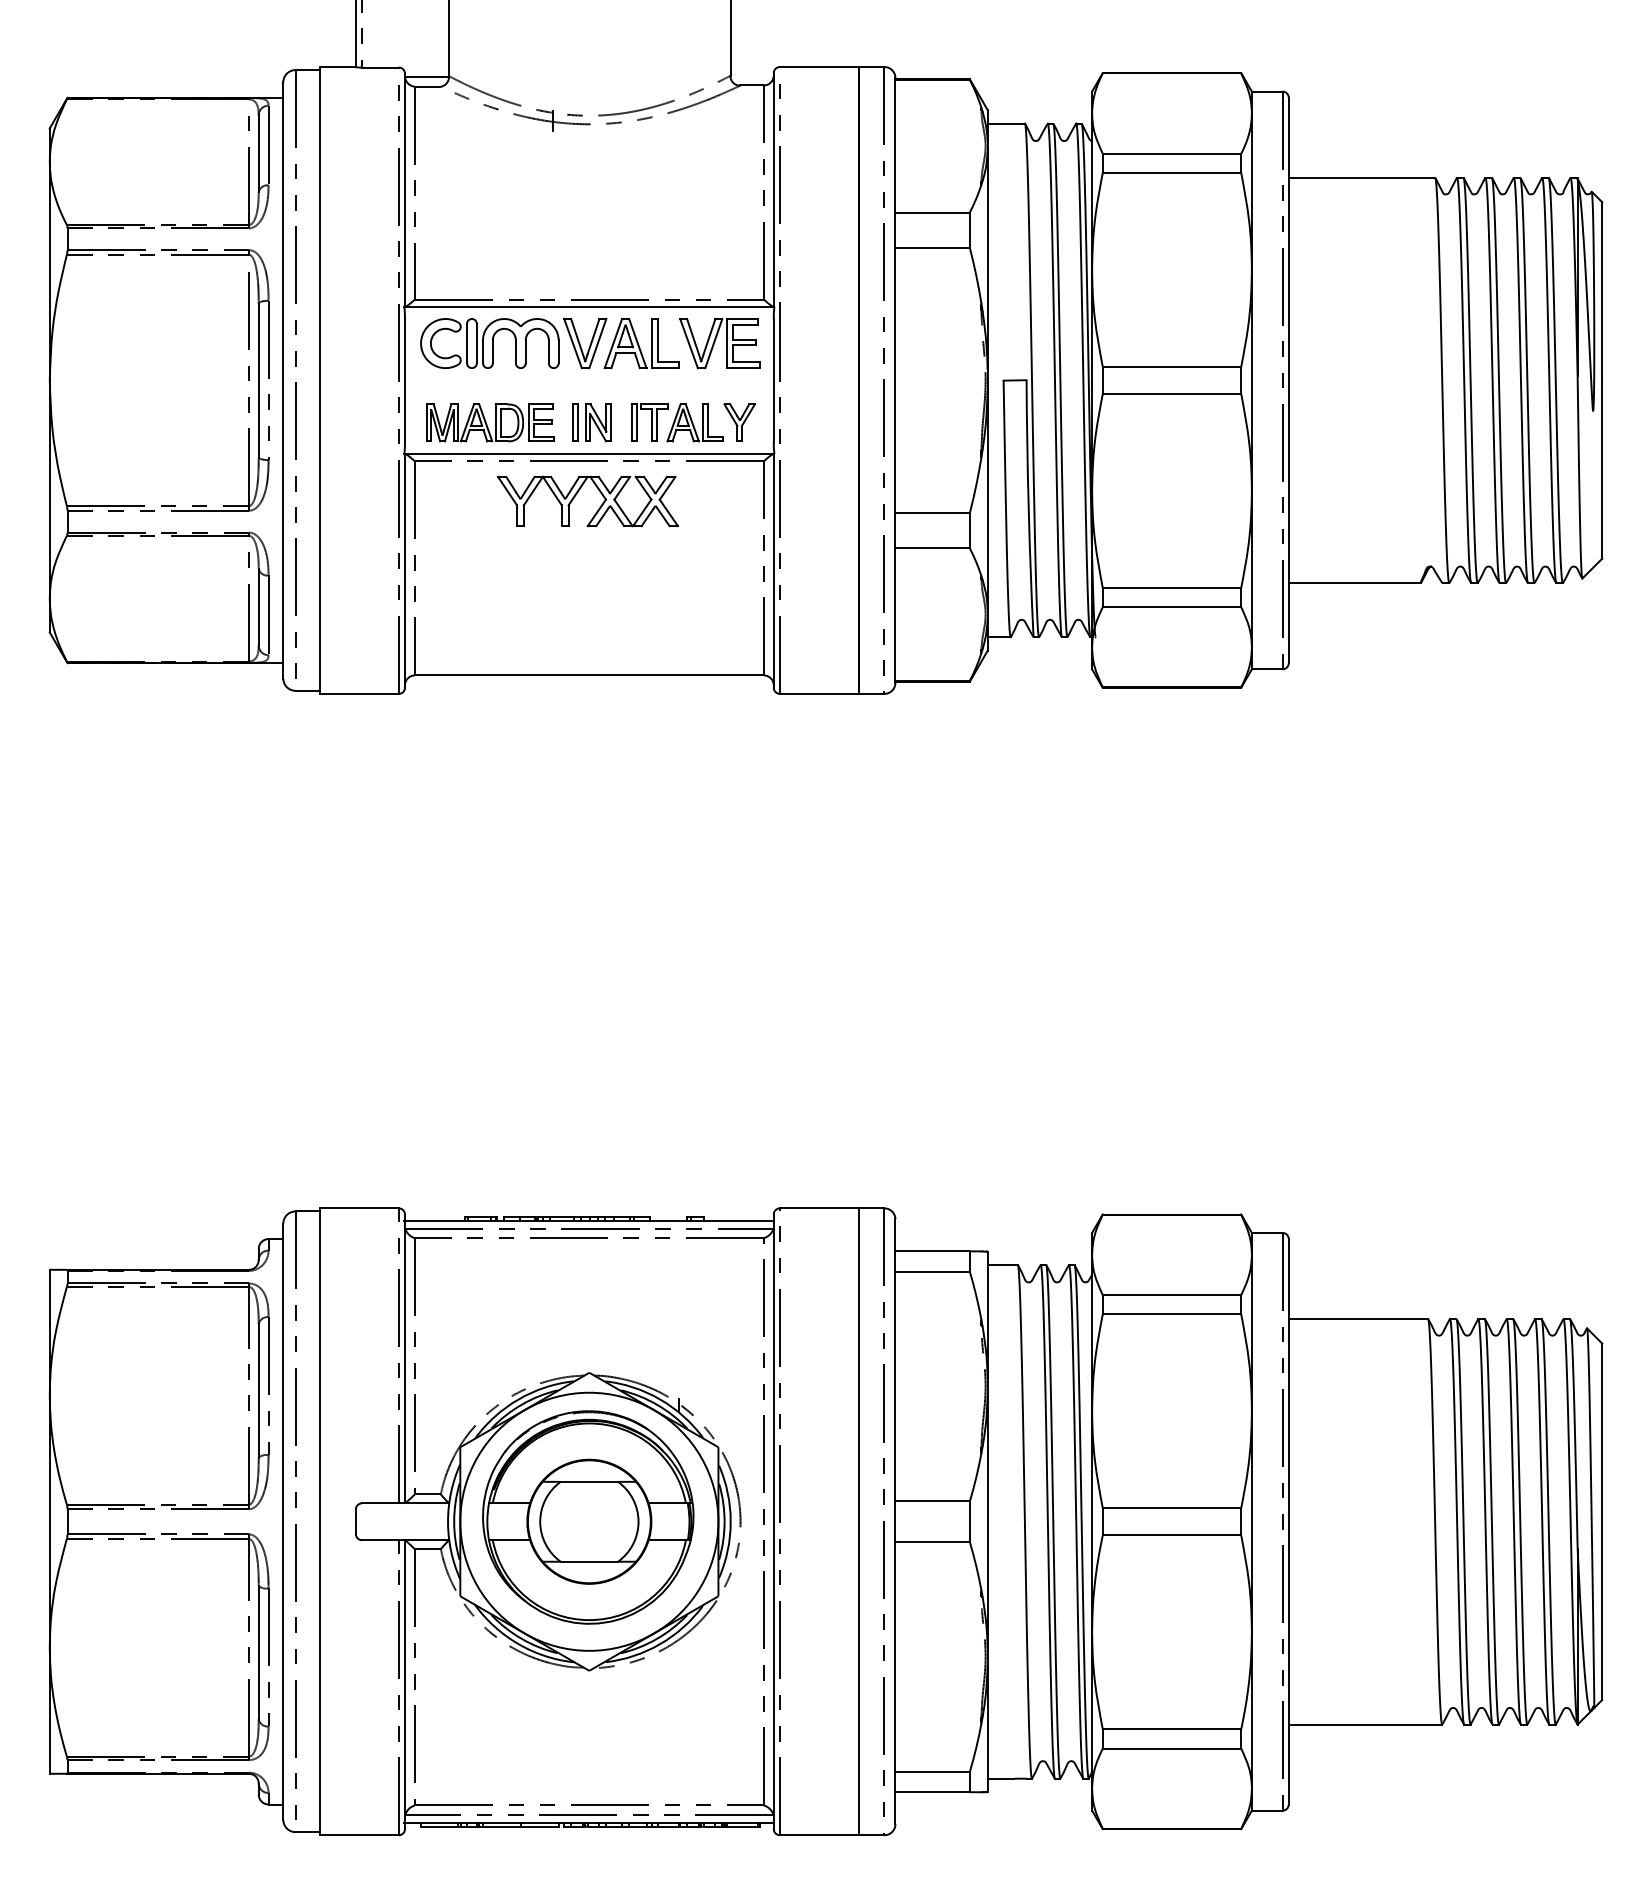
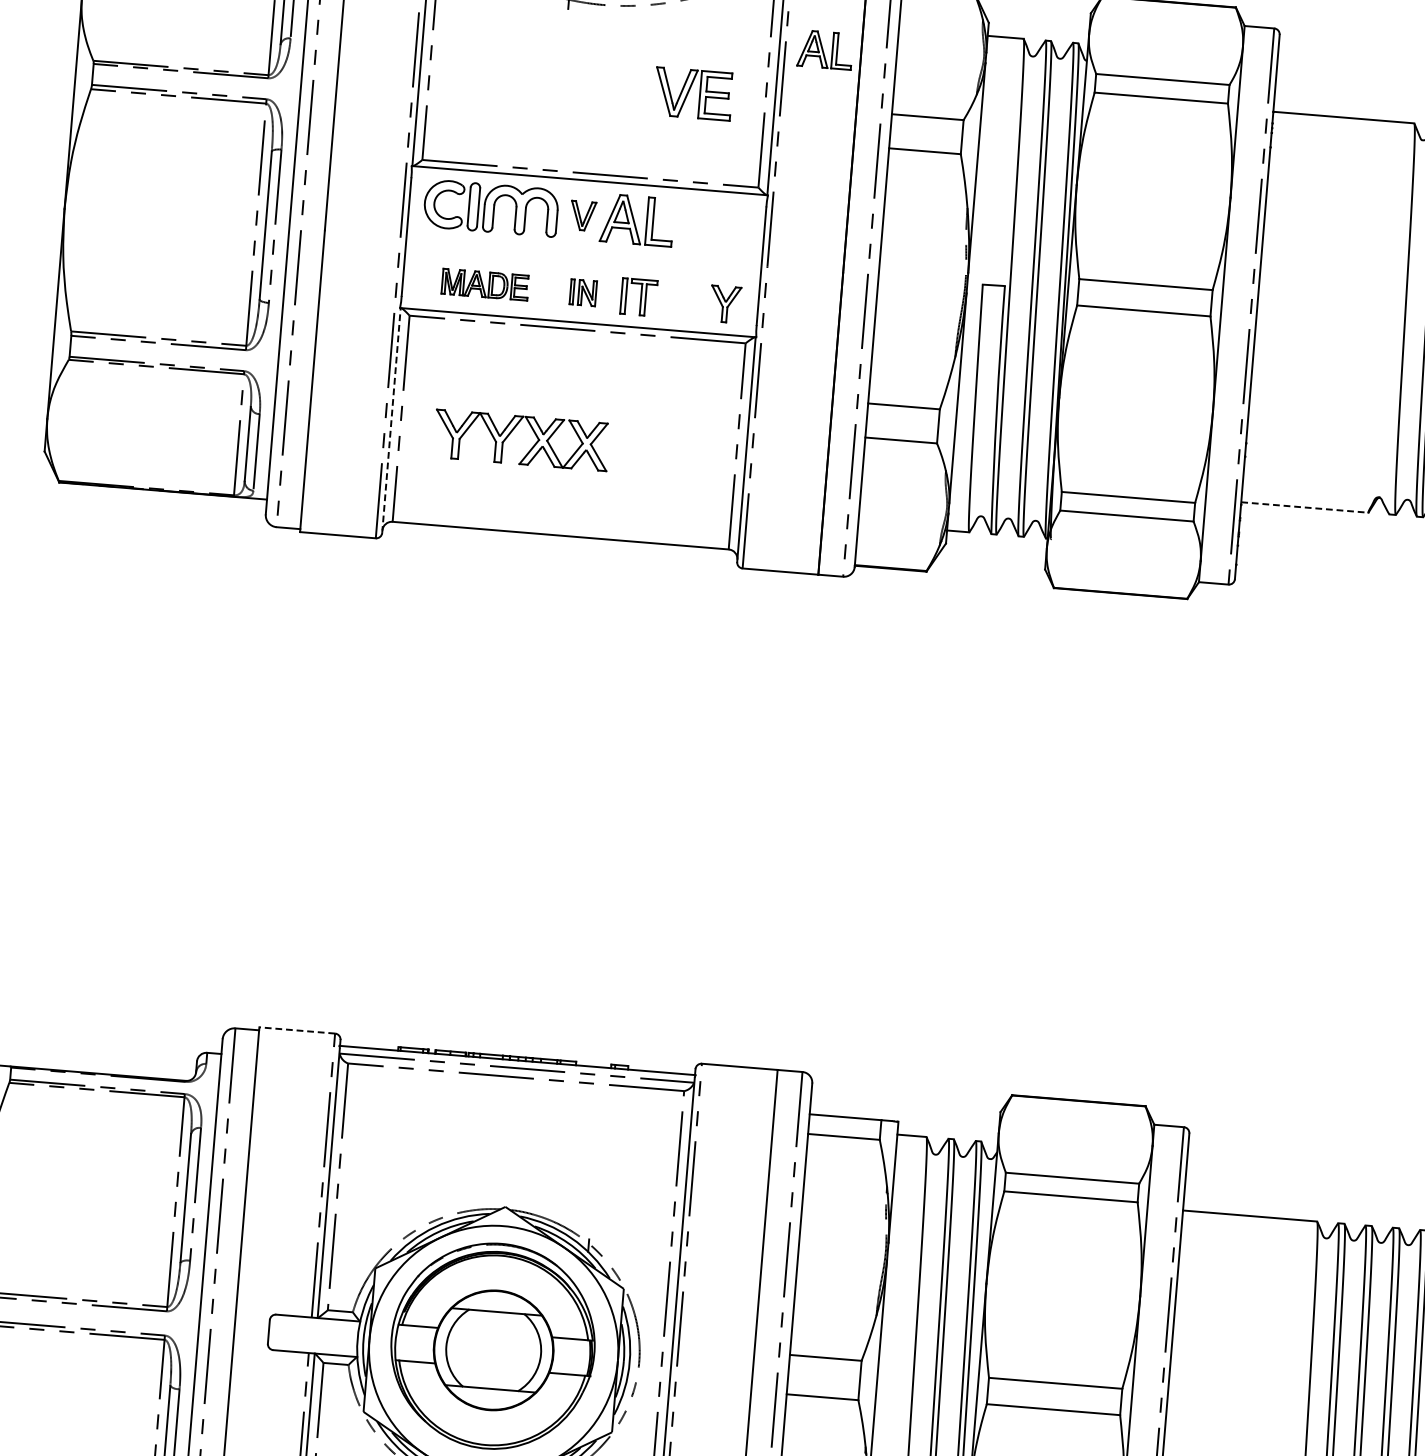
part: (585, 343) -> (583, 215), size x0.6
part: (719, 343) -> (693, 93), moved
part: (490, 422) -> (485, 284), size x0.7
part: (591, 422) -> (582, 292), size x0.7
part: (694, 422) -> (824, 49), moved
part: (576, 495) -> (511, 433), moved
line: (405, 570) -> (391, 420), solid -> dashed
line: (1355, 583) -> (1305, 507), solid -> dashed
line: (359, 1208) -> (297, 1030), solid -> dashed

